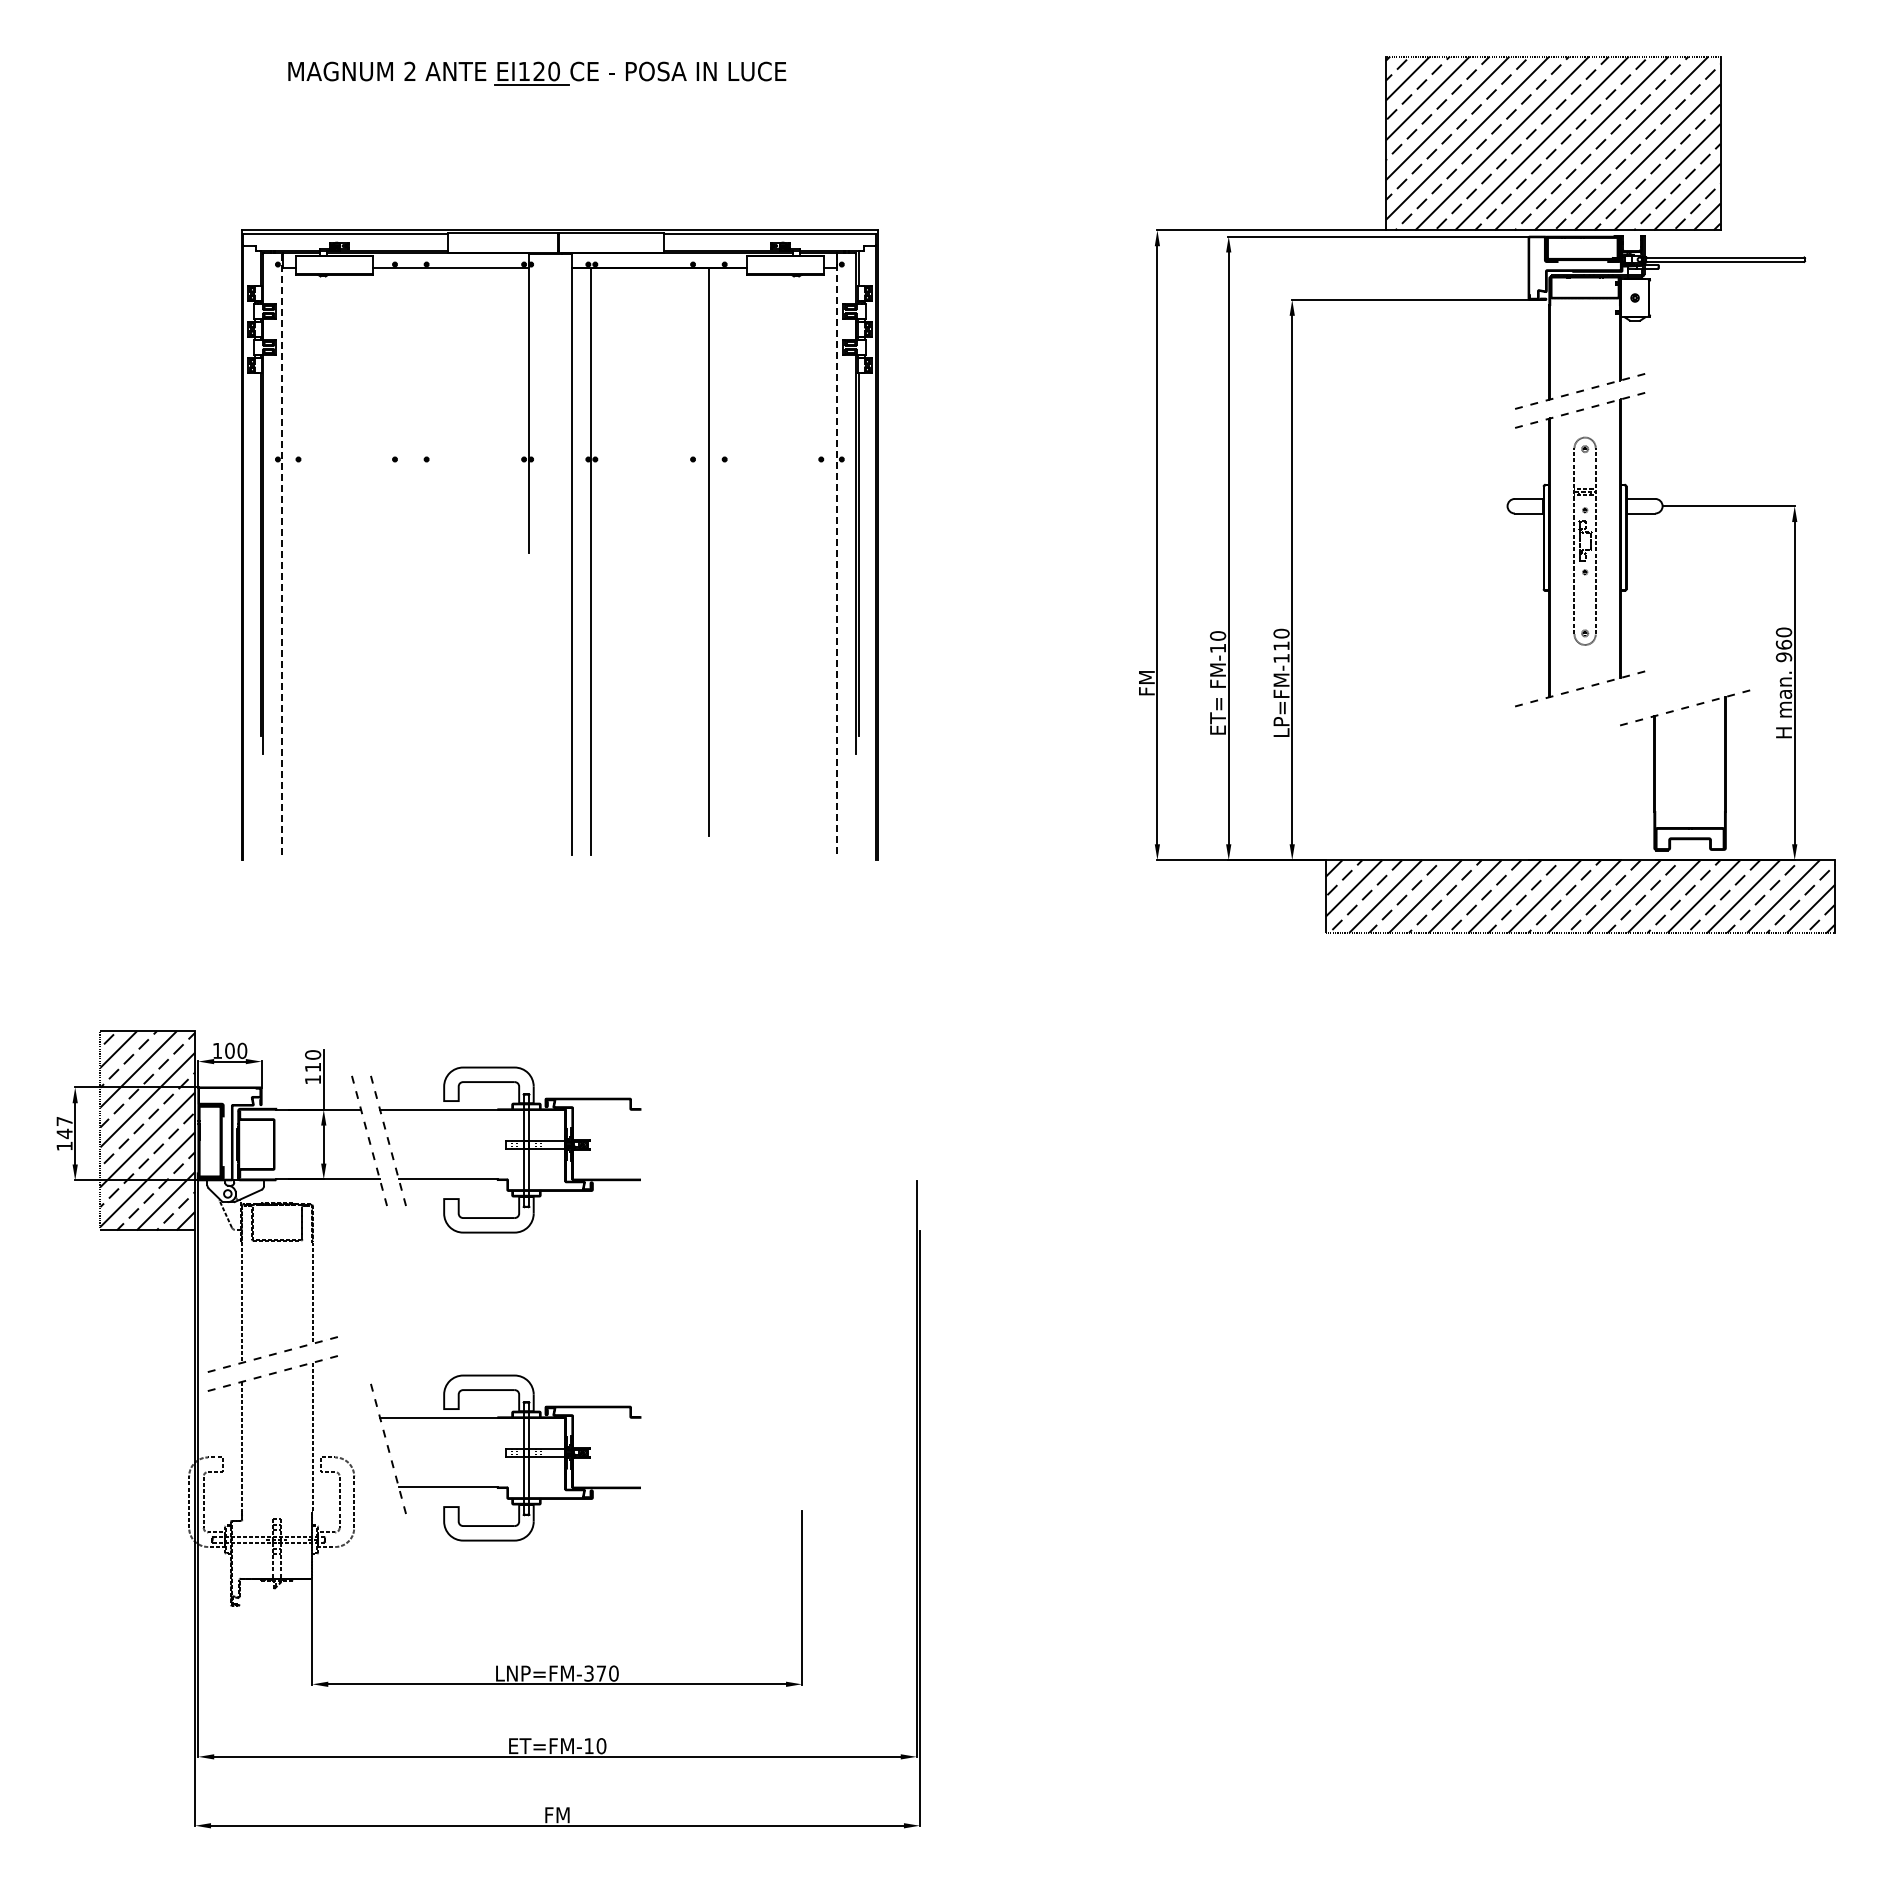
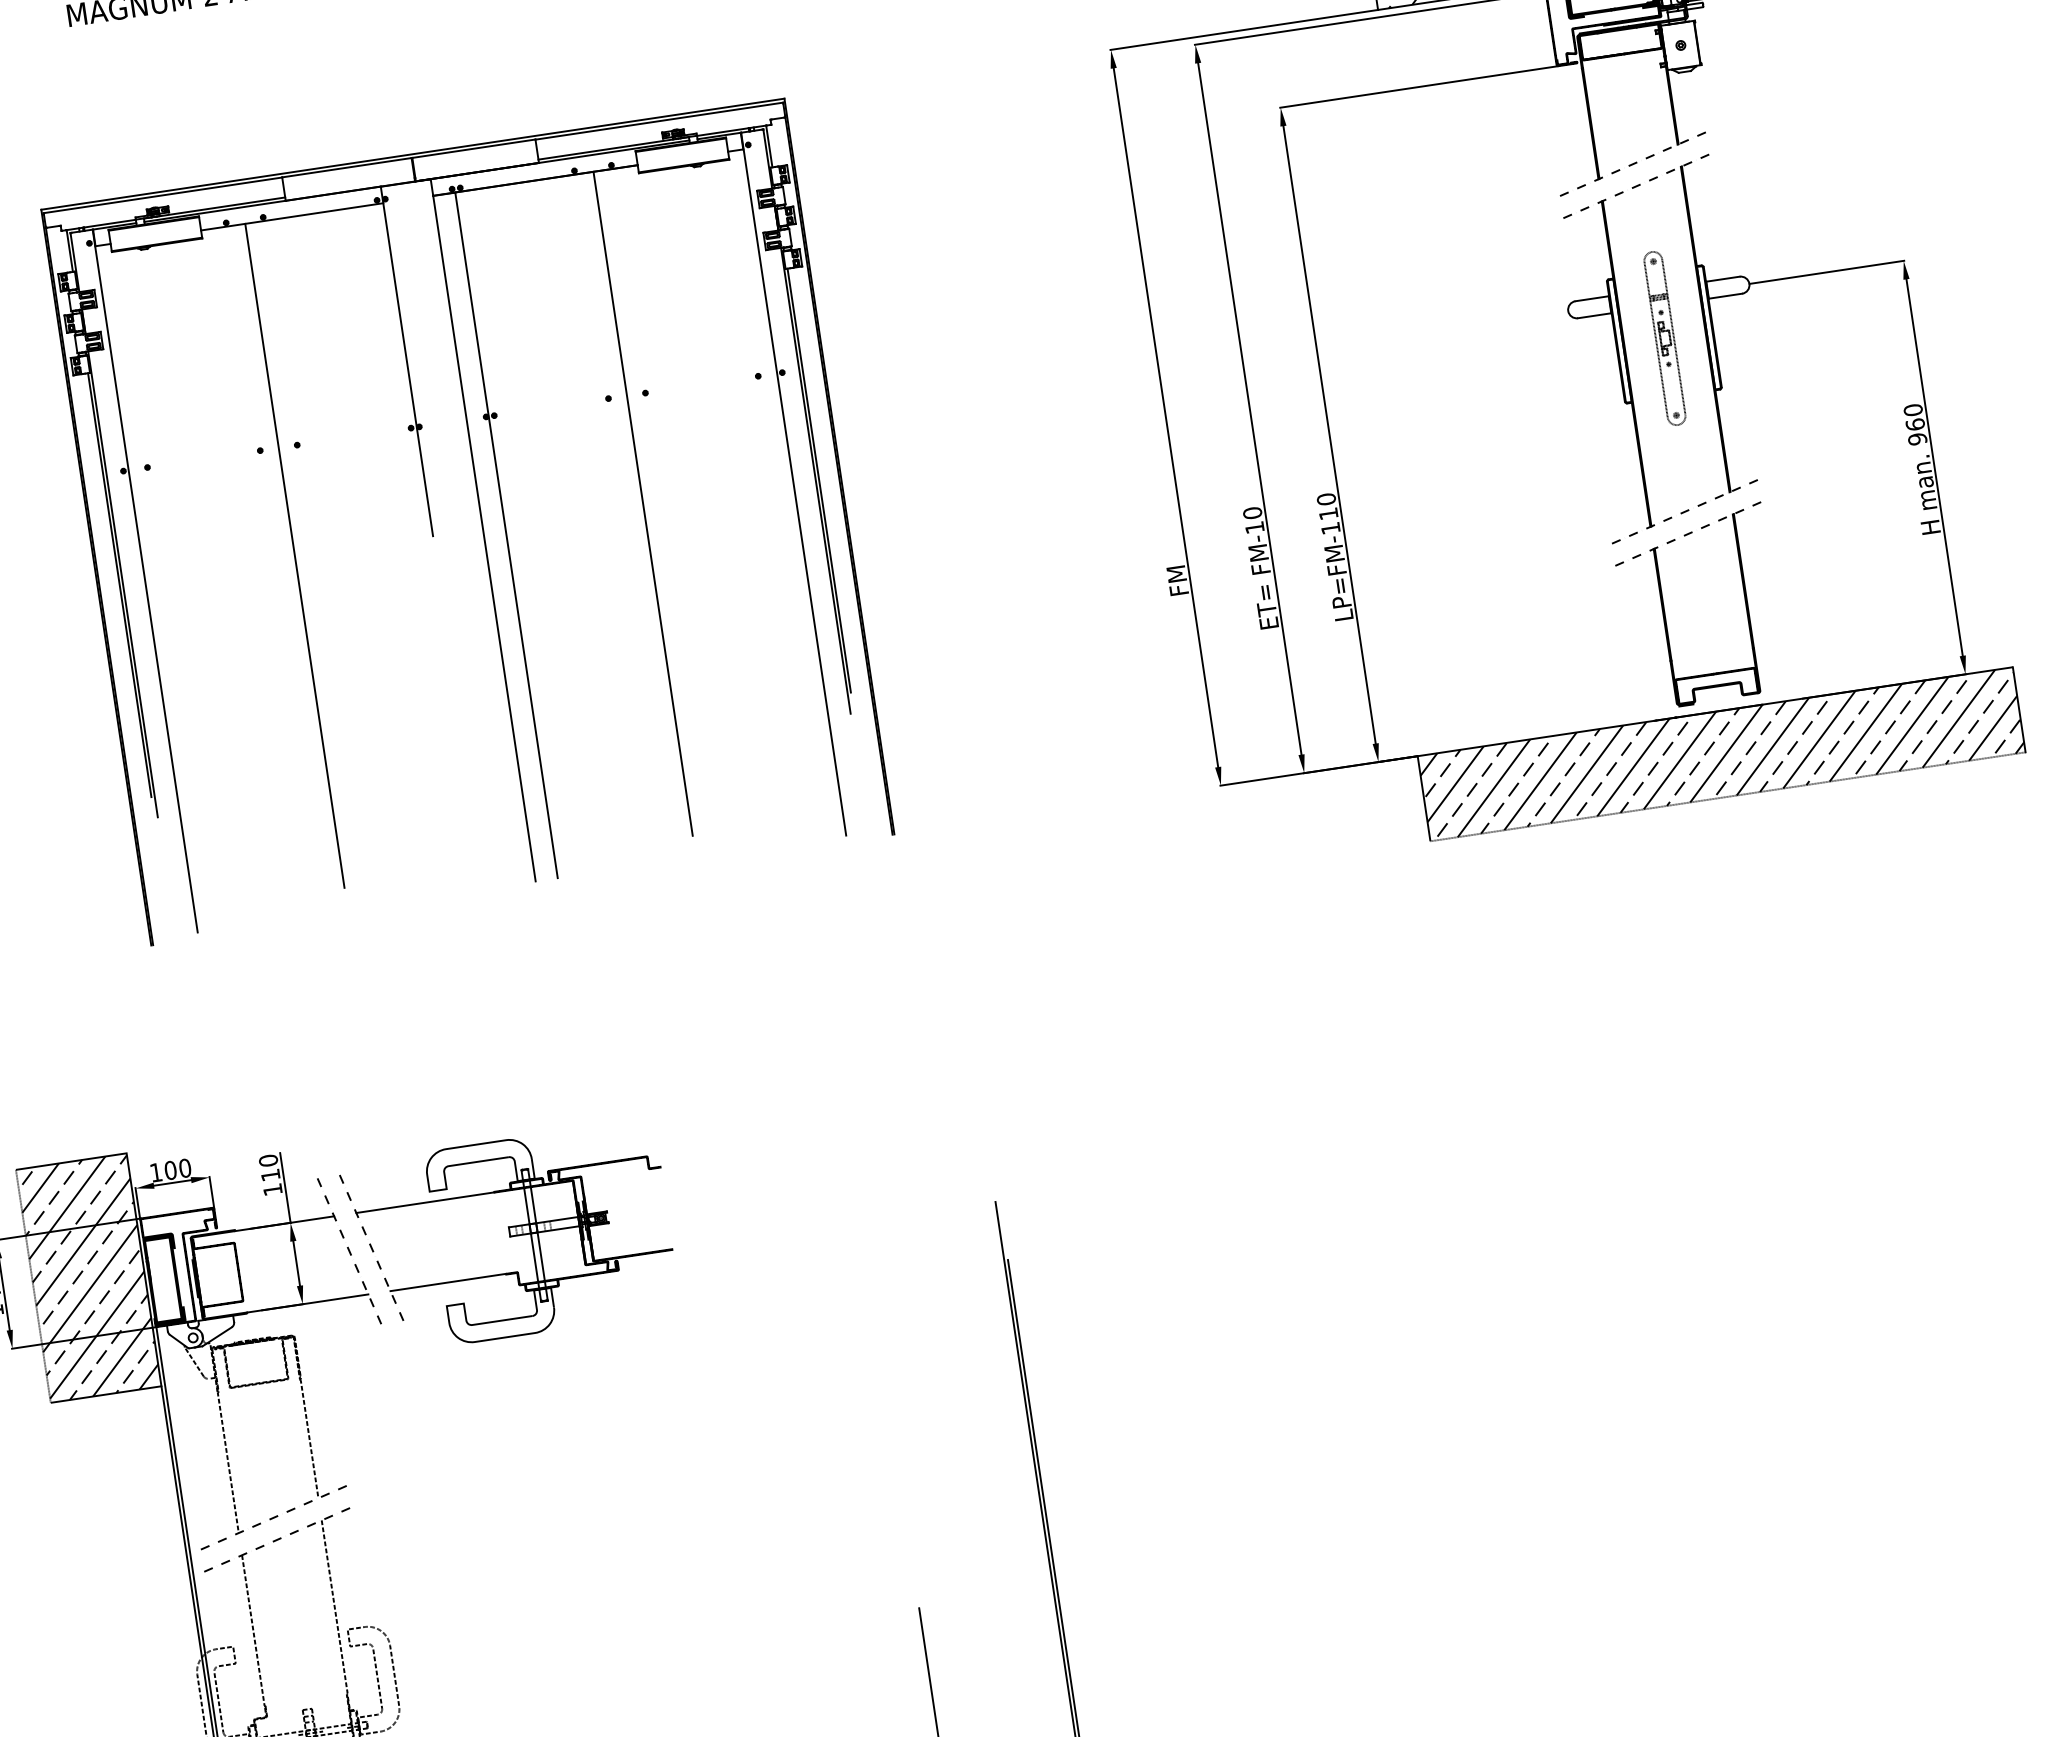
part: (1584, 541) -> (1664, 338), size x0.71
line: (410, 551) -> (294, 555), added
line: (282, 554) -> (145, 581), dashed -> solid
line: (837, 554) -> (793, 484), dashed -> solid
part: (1655, 770) -> (1664, 612), moved
part: (505, 1457) -> (563, 1597), removed

